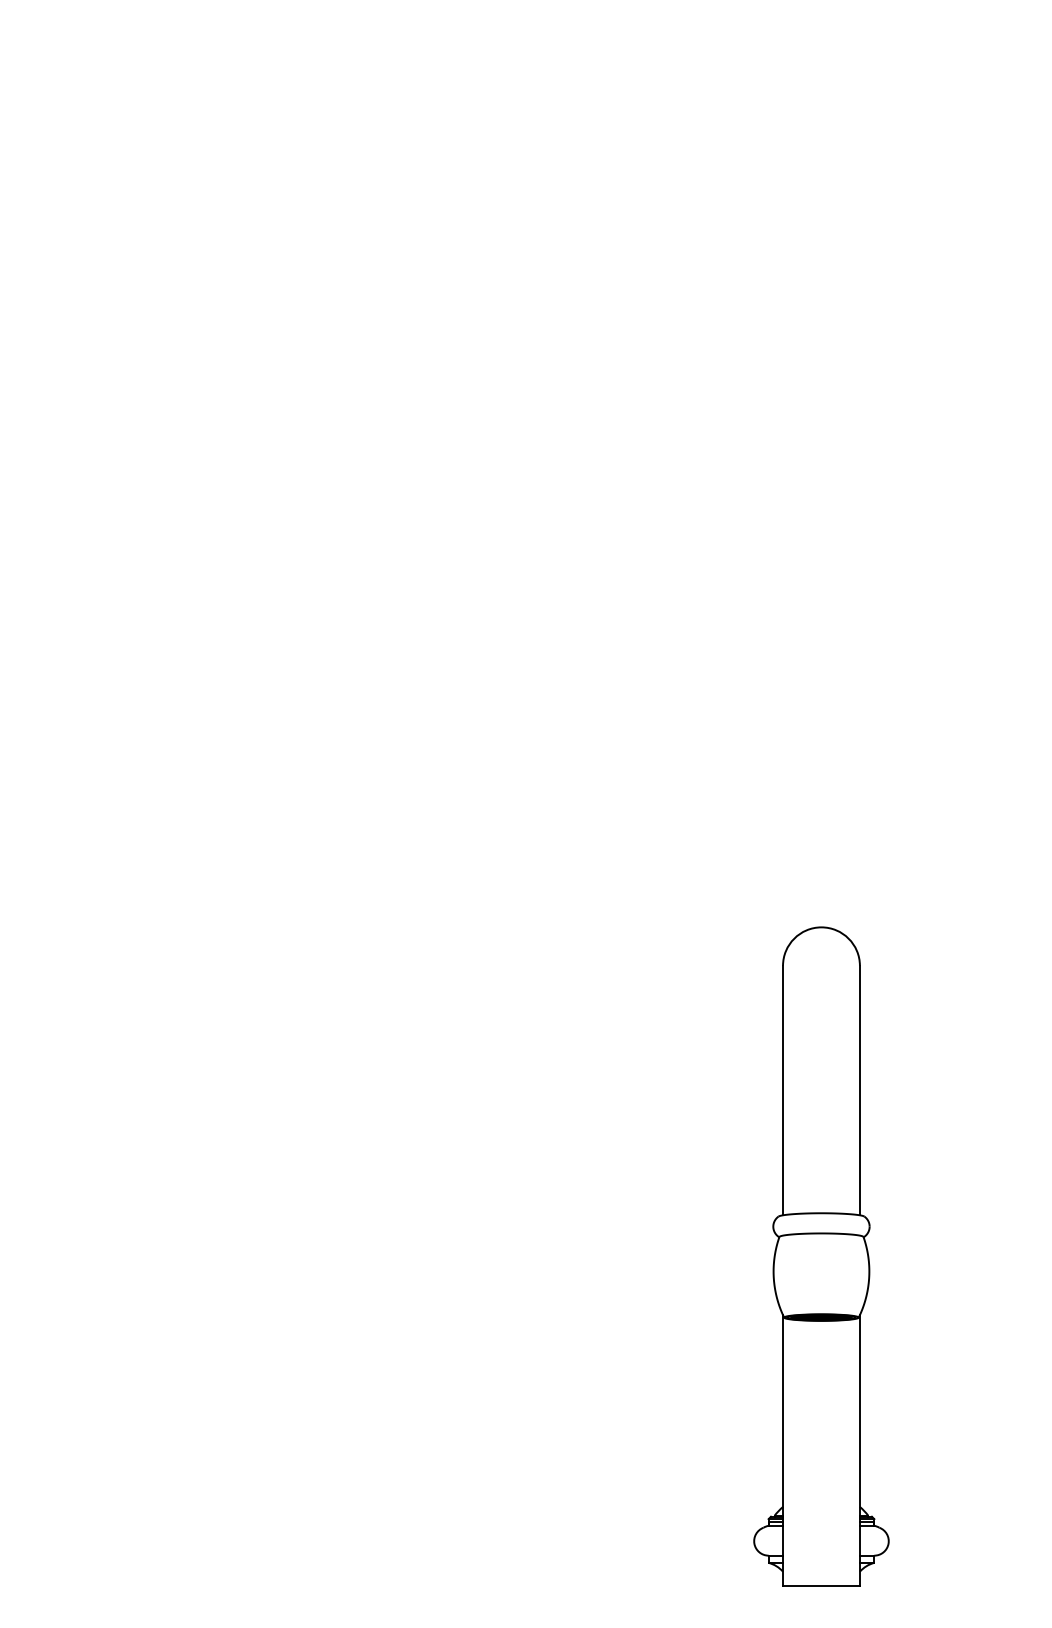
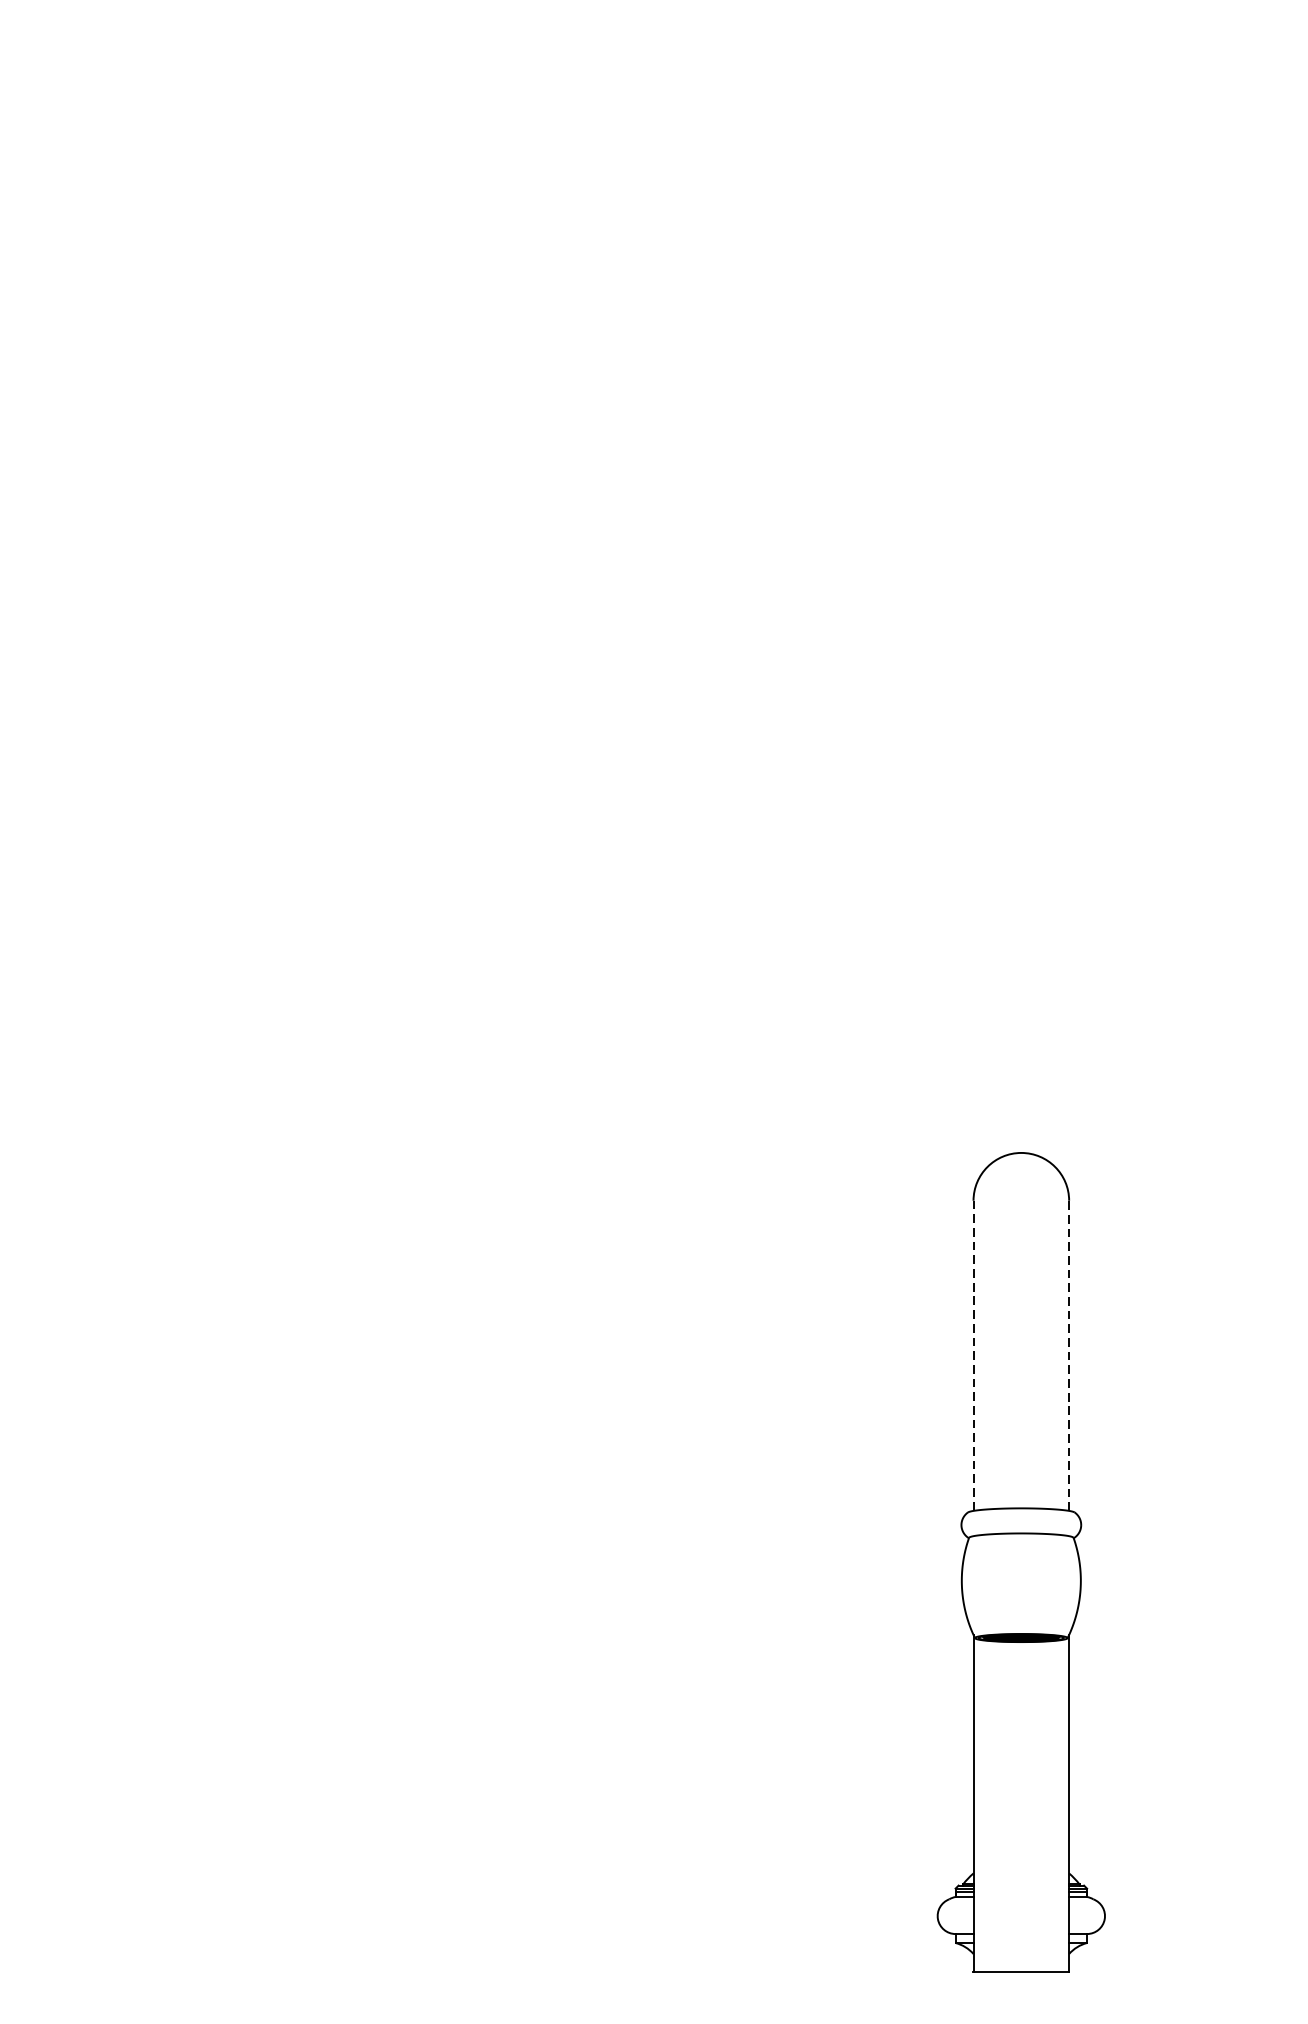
line: (783, 1090) -> (974, 1355), solid -> dashed
line: (859, 1090) -> (1068, 1355), solid -> dashed

